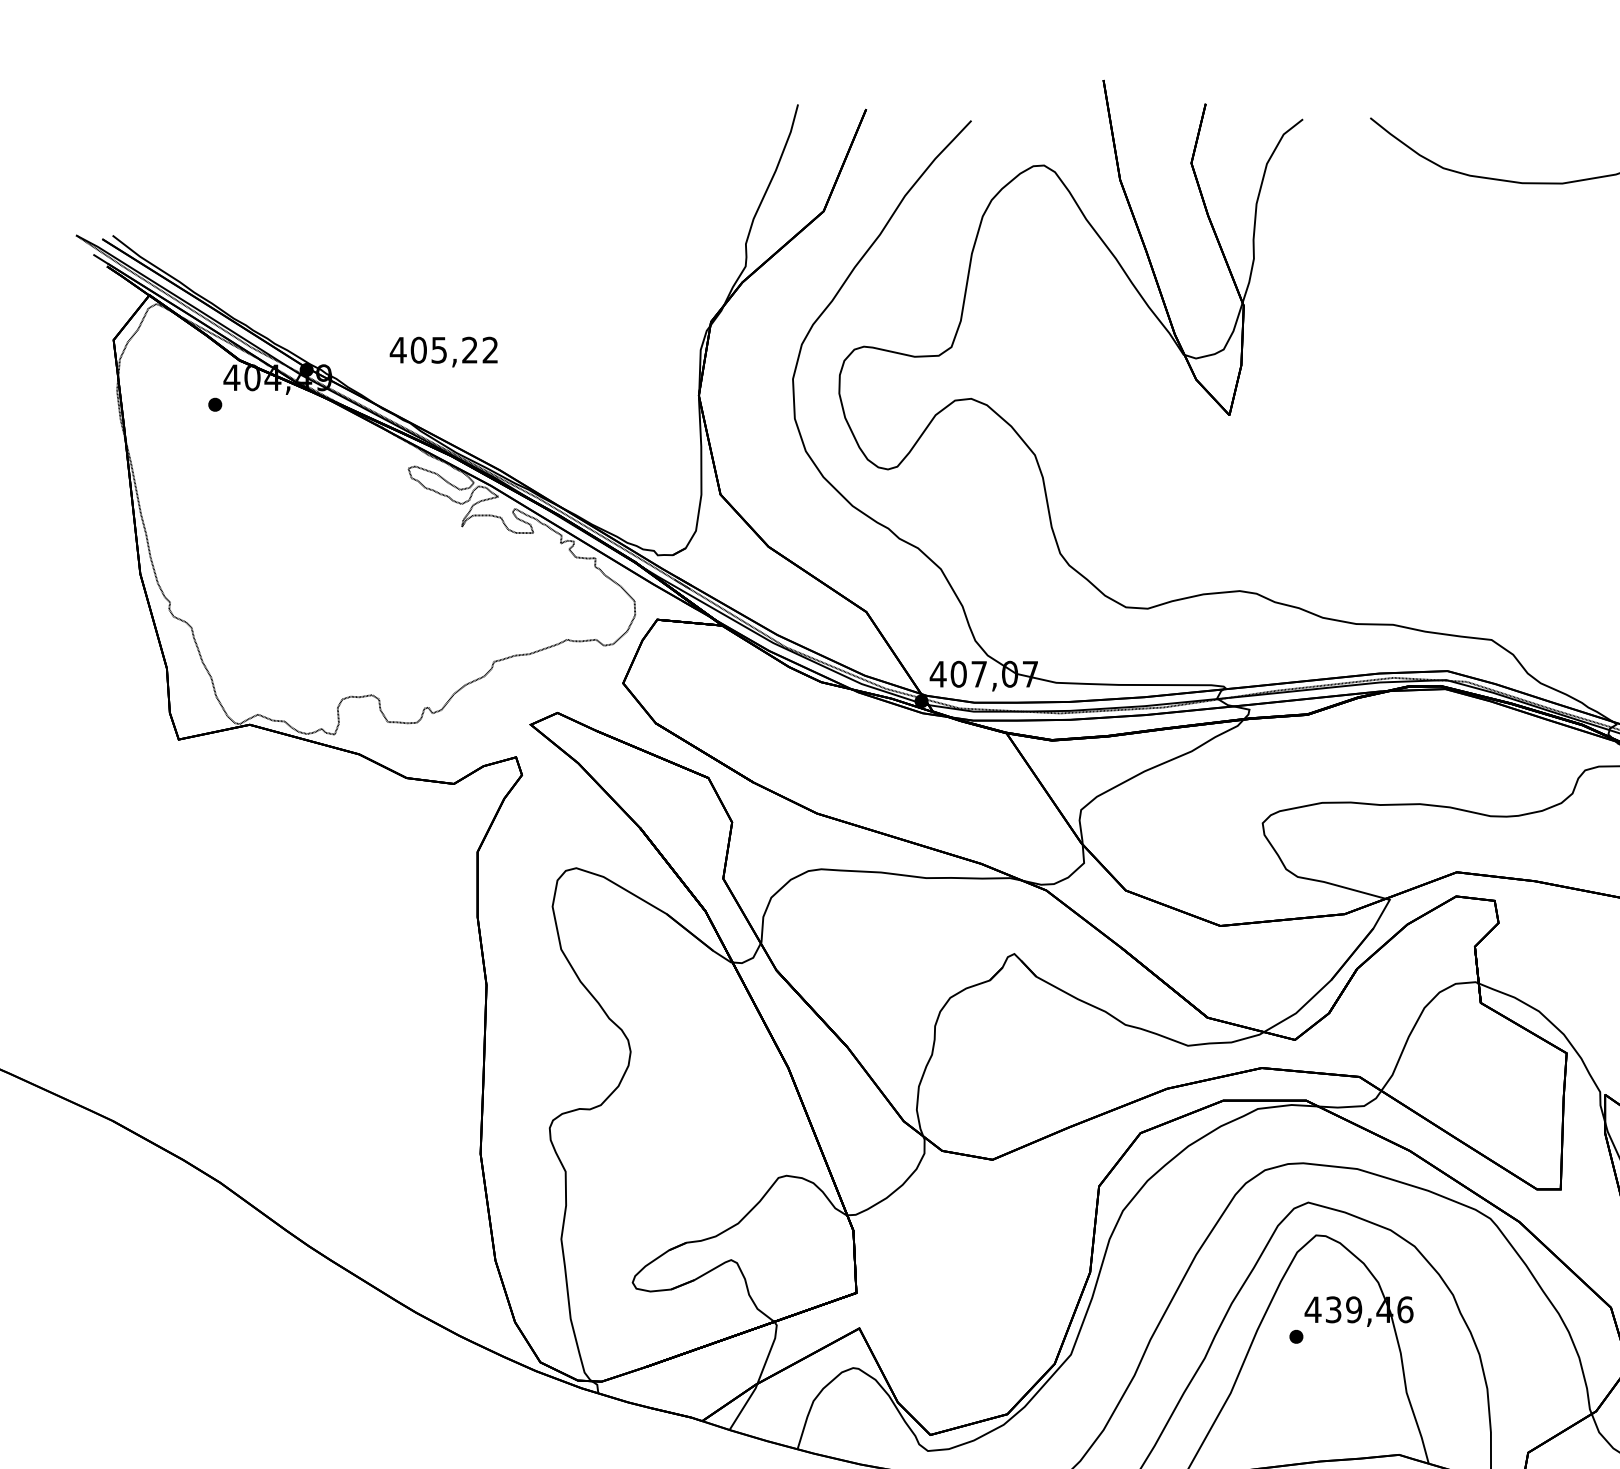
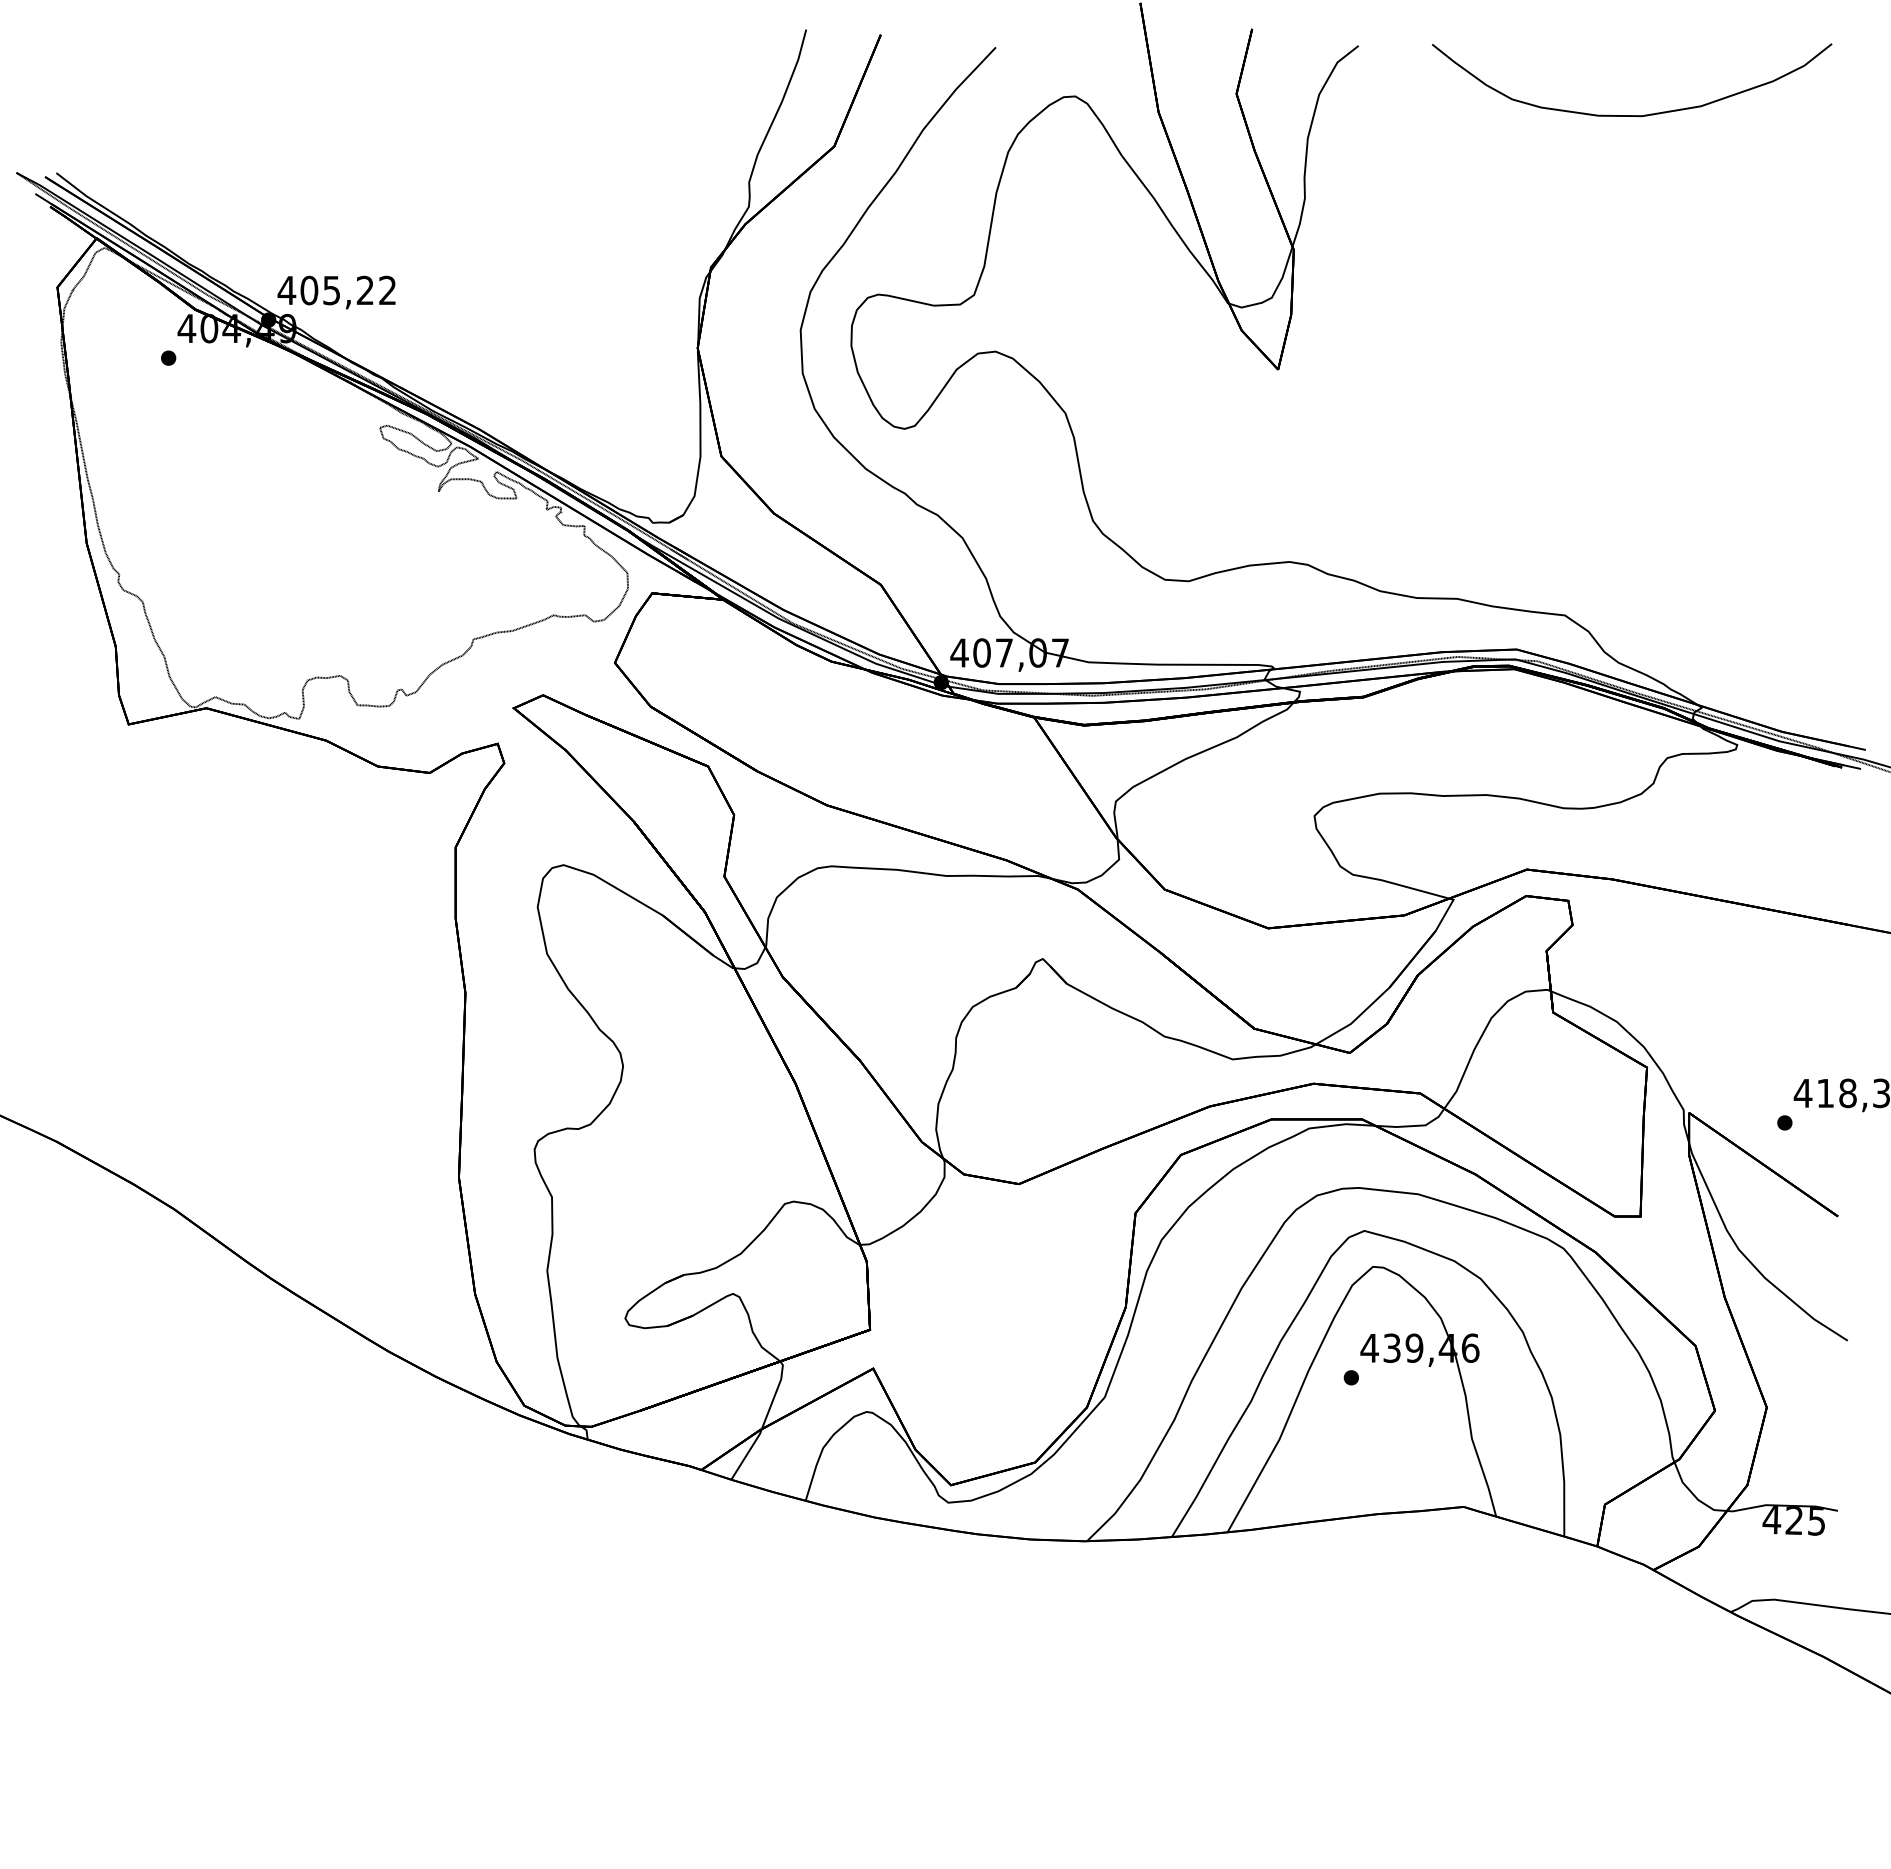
text: (443, 352) -> (336, 292), moved

